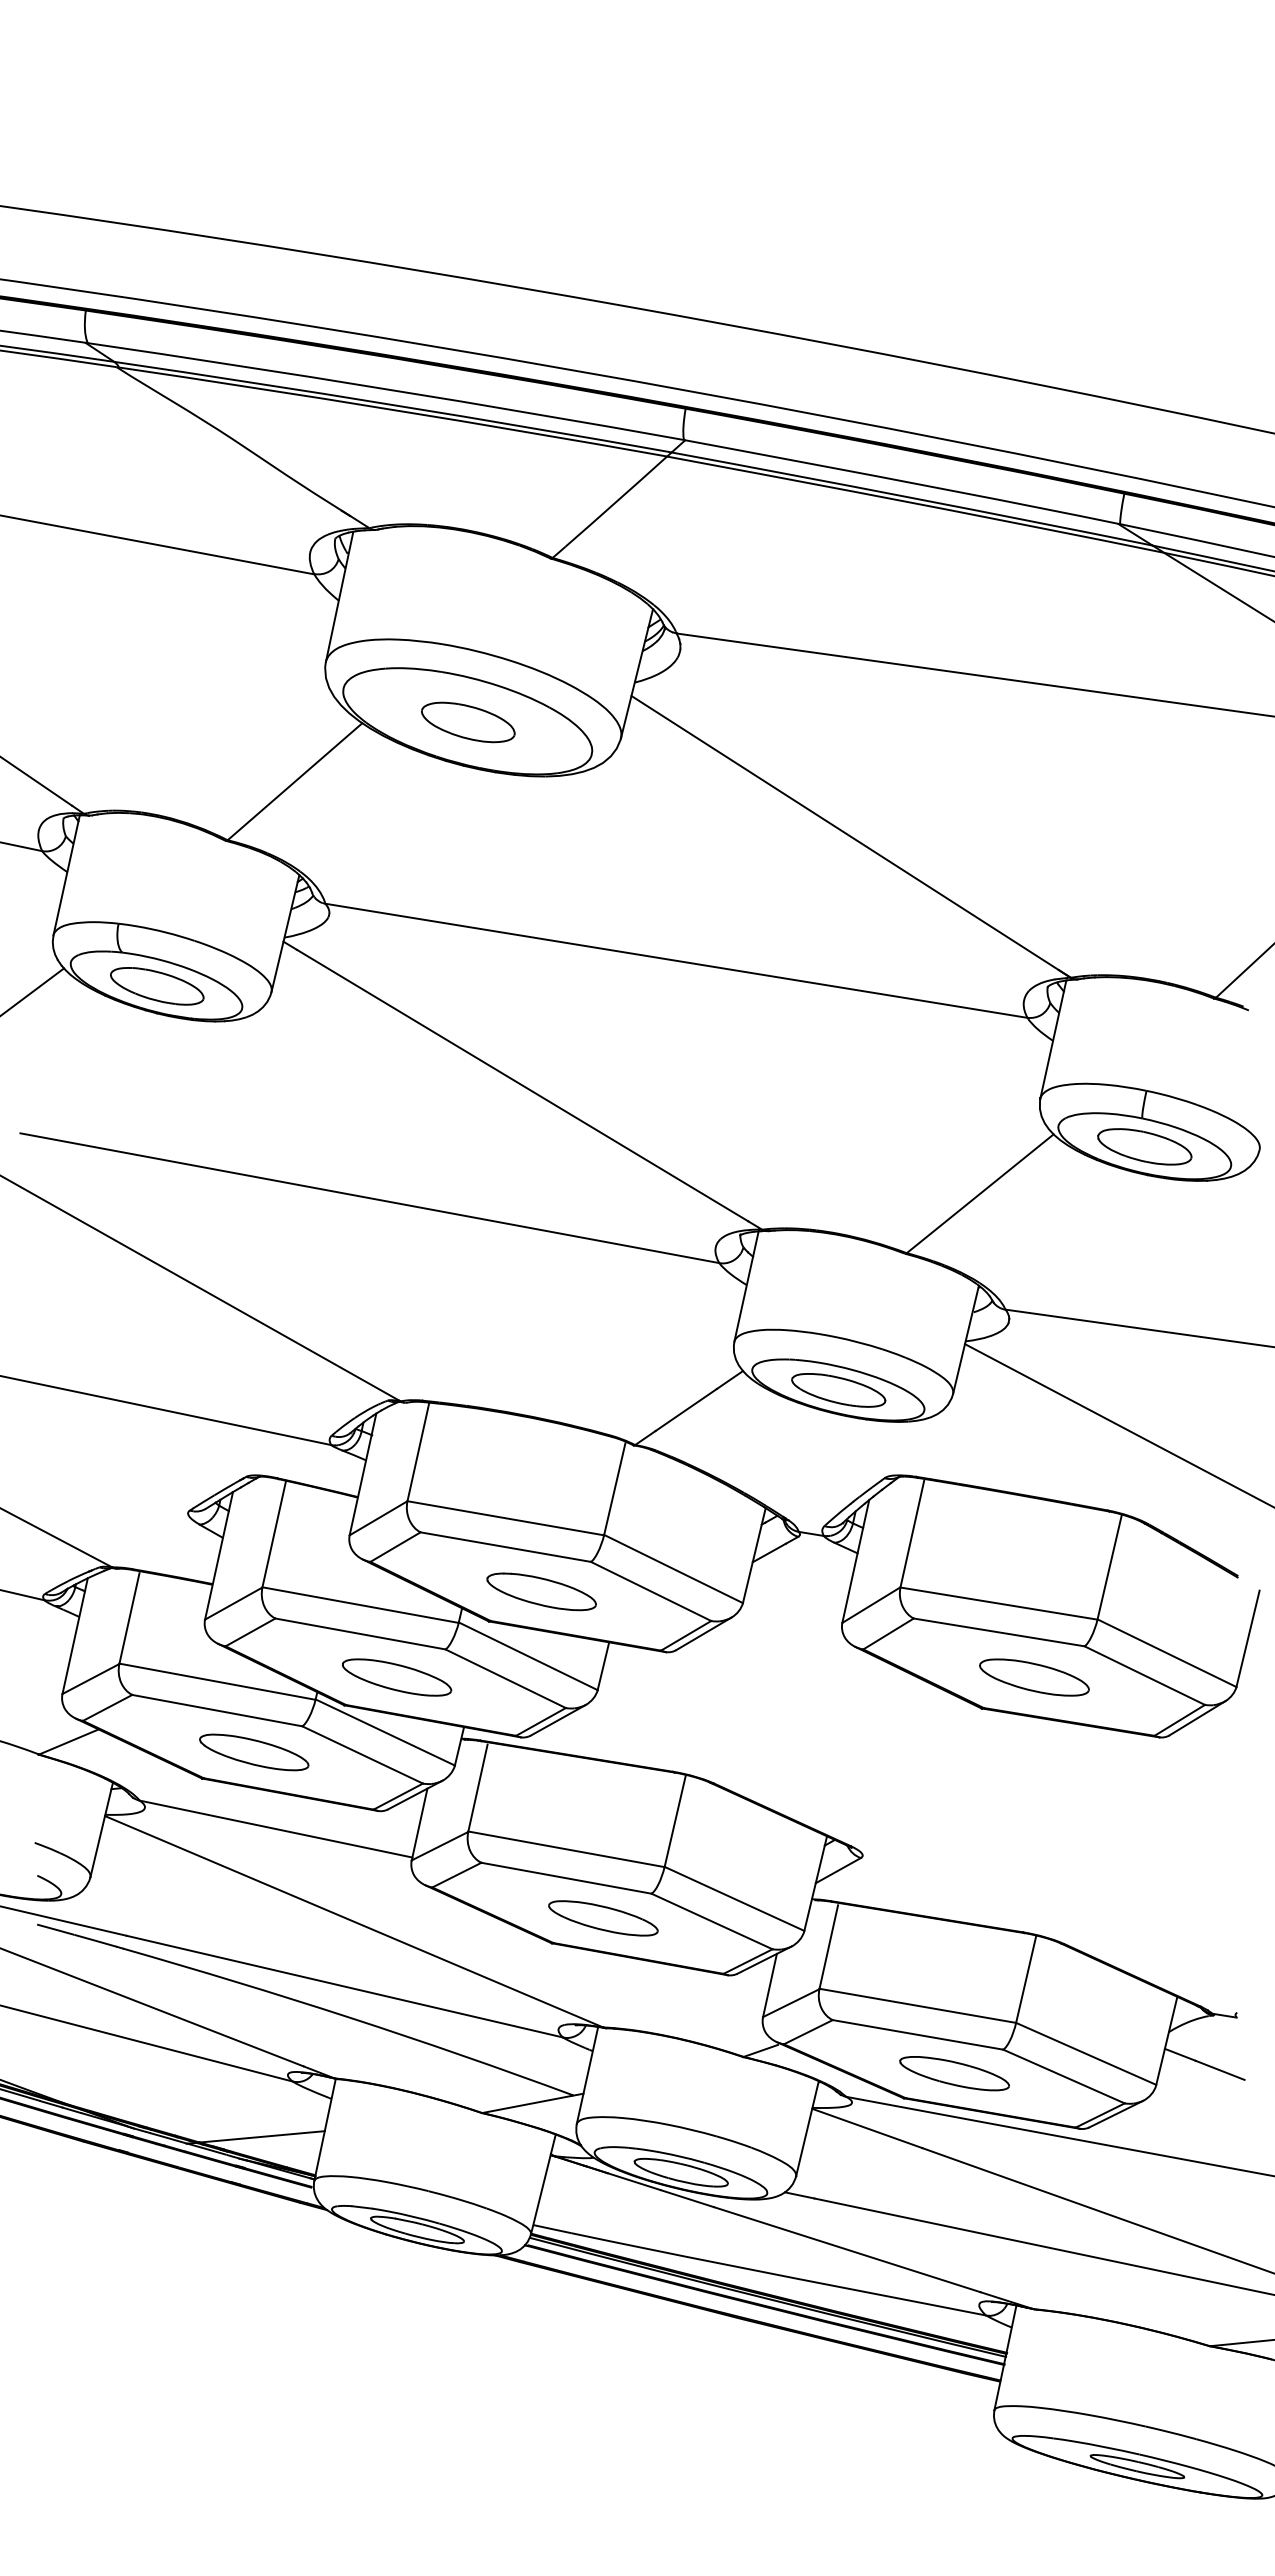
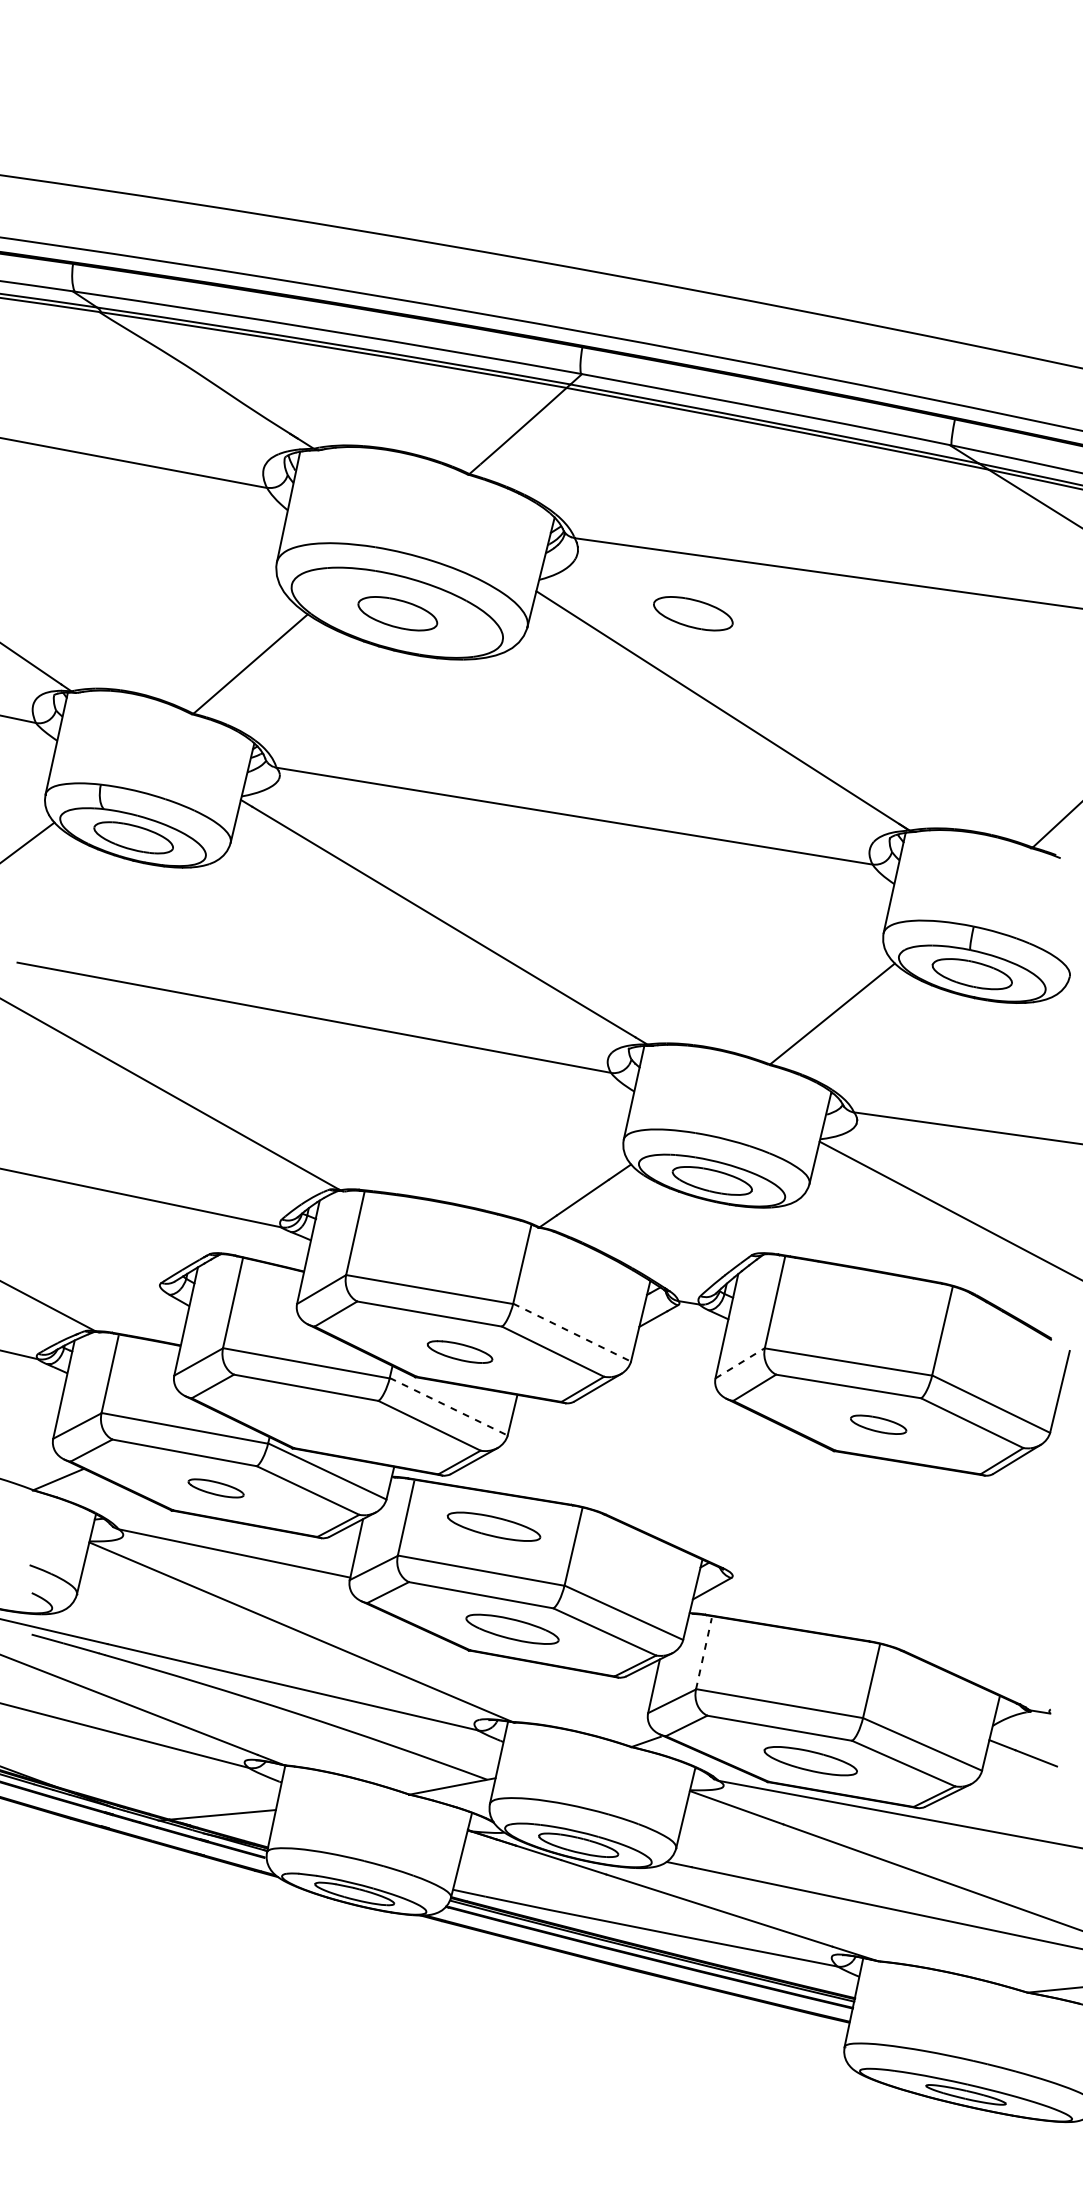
part: (816, 722) -> (693, 613), added
line: (674, 1569) -> (572, 1333), solid -> dashed
part: (541, 1591) -> (459, 1351), size x0.7
line: (871, 1604) -> (740, 1362), solid -> dashed
line: (528, 1656) -> (448, 1406), solid -> dashed
part: (396, 1677) -> (336, 1424), removed
part: (1034, 1677) -> (878, 1424), size x0.6
part: (254, 1752) -> (216, 1488), size x0.6
part: (581, 1797) -> (493, 1526), added
line: (828, 1947) -> (703, 1654), solid -> dashed

